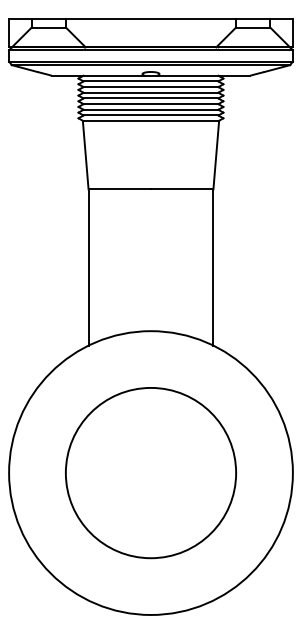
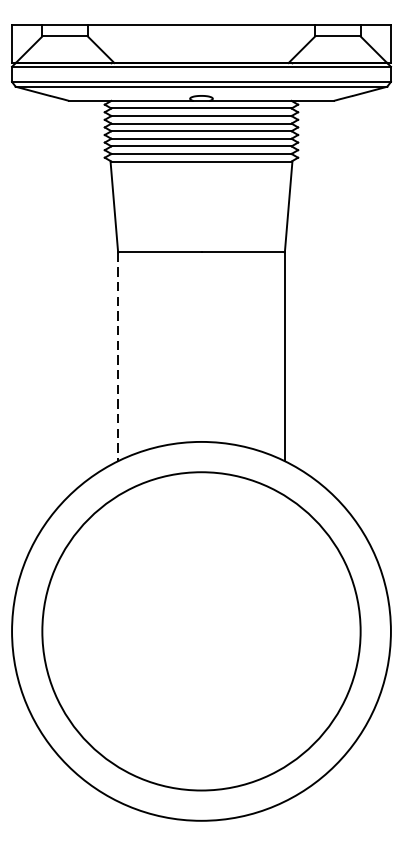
line: (88, 267) -> (118, 356), solid -> dashed
circle: (150, 472) -> (200, 630), size x1.4

